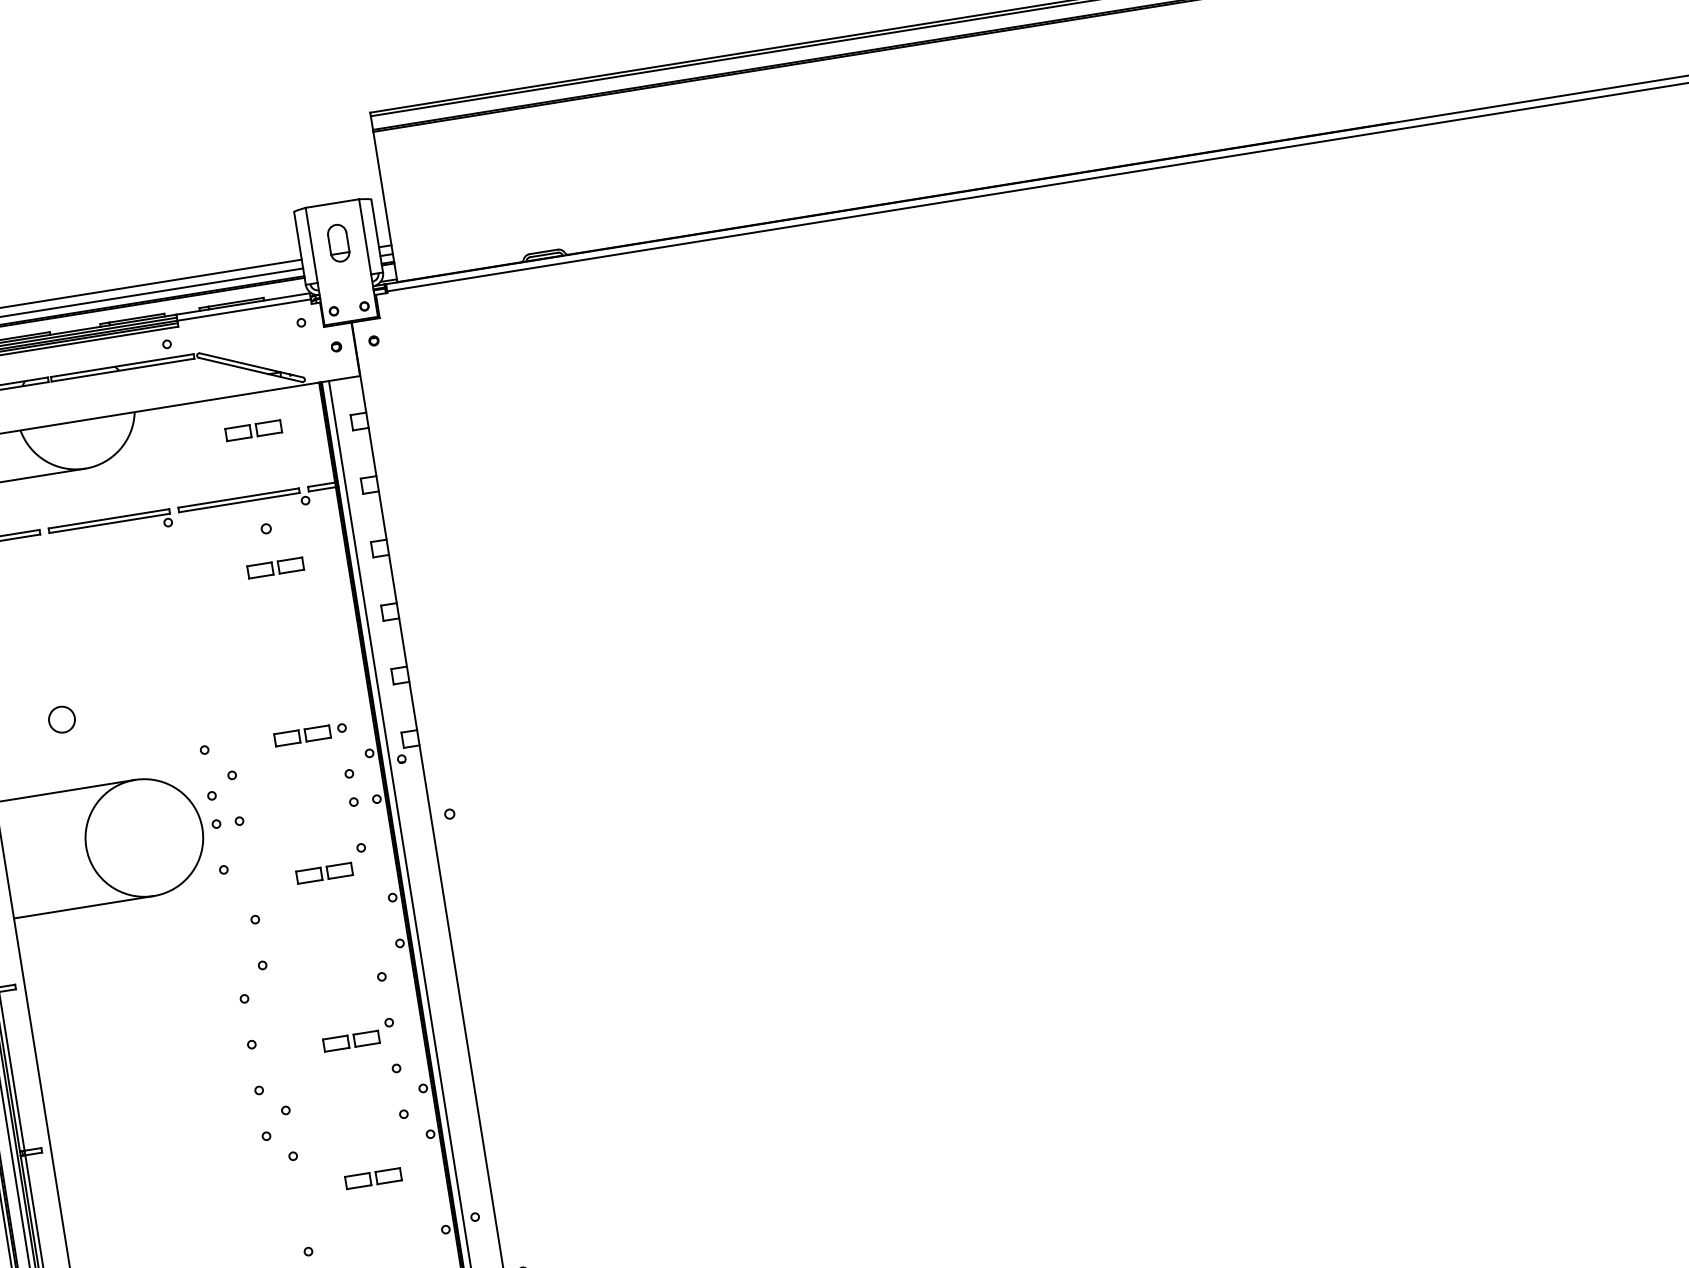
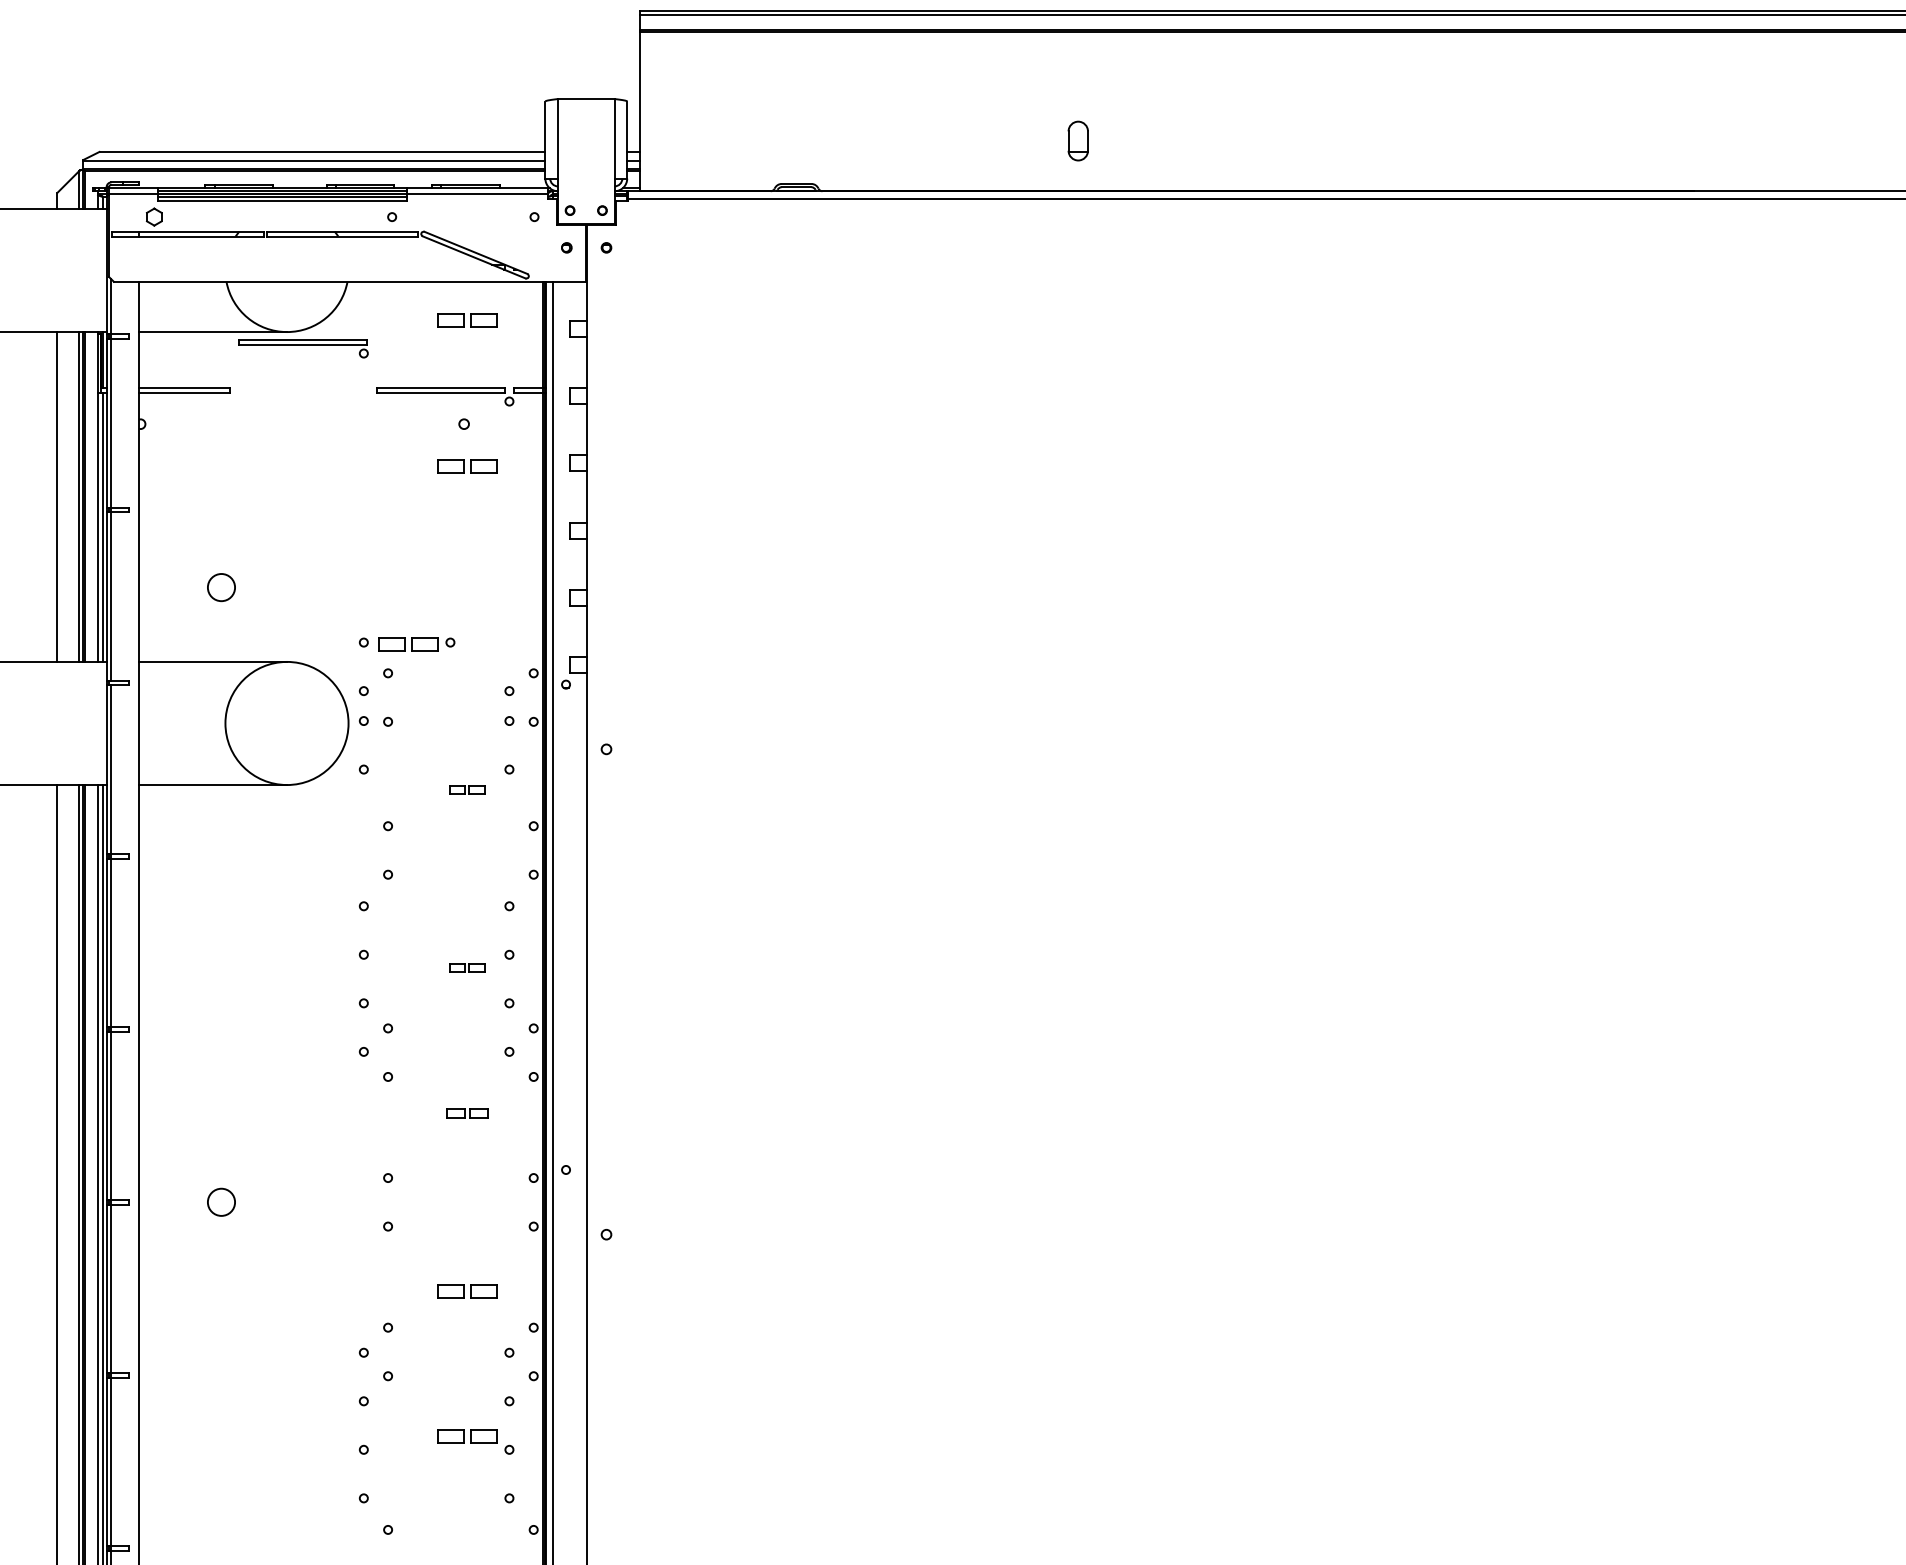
part: (337, 242) -> (1077, 140), moved
part: (110, 526) -> (303, 348), moved
part: (310, 735) -> (416, 644), moved
part: (324, 873) -> (467, 789), size x0.6
part: (351, 1040) -> (467, 967), size x0.6
part: (373, 1178) -> (467, 1113), size x0.7

